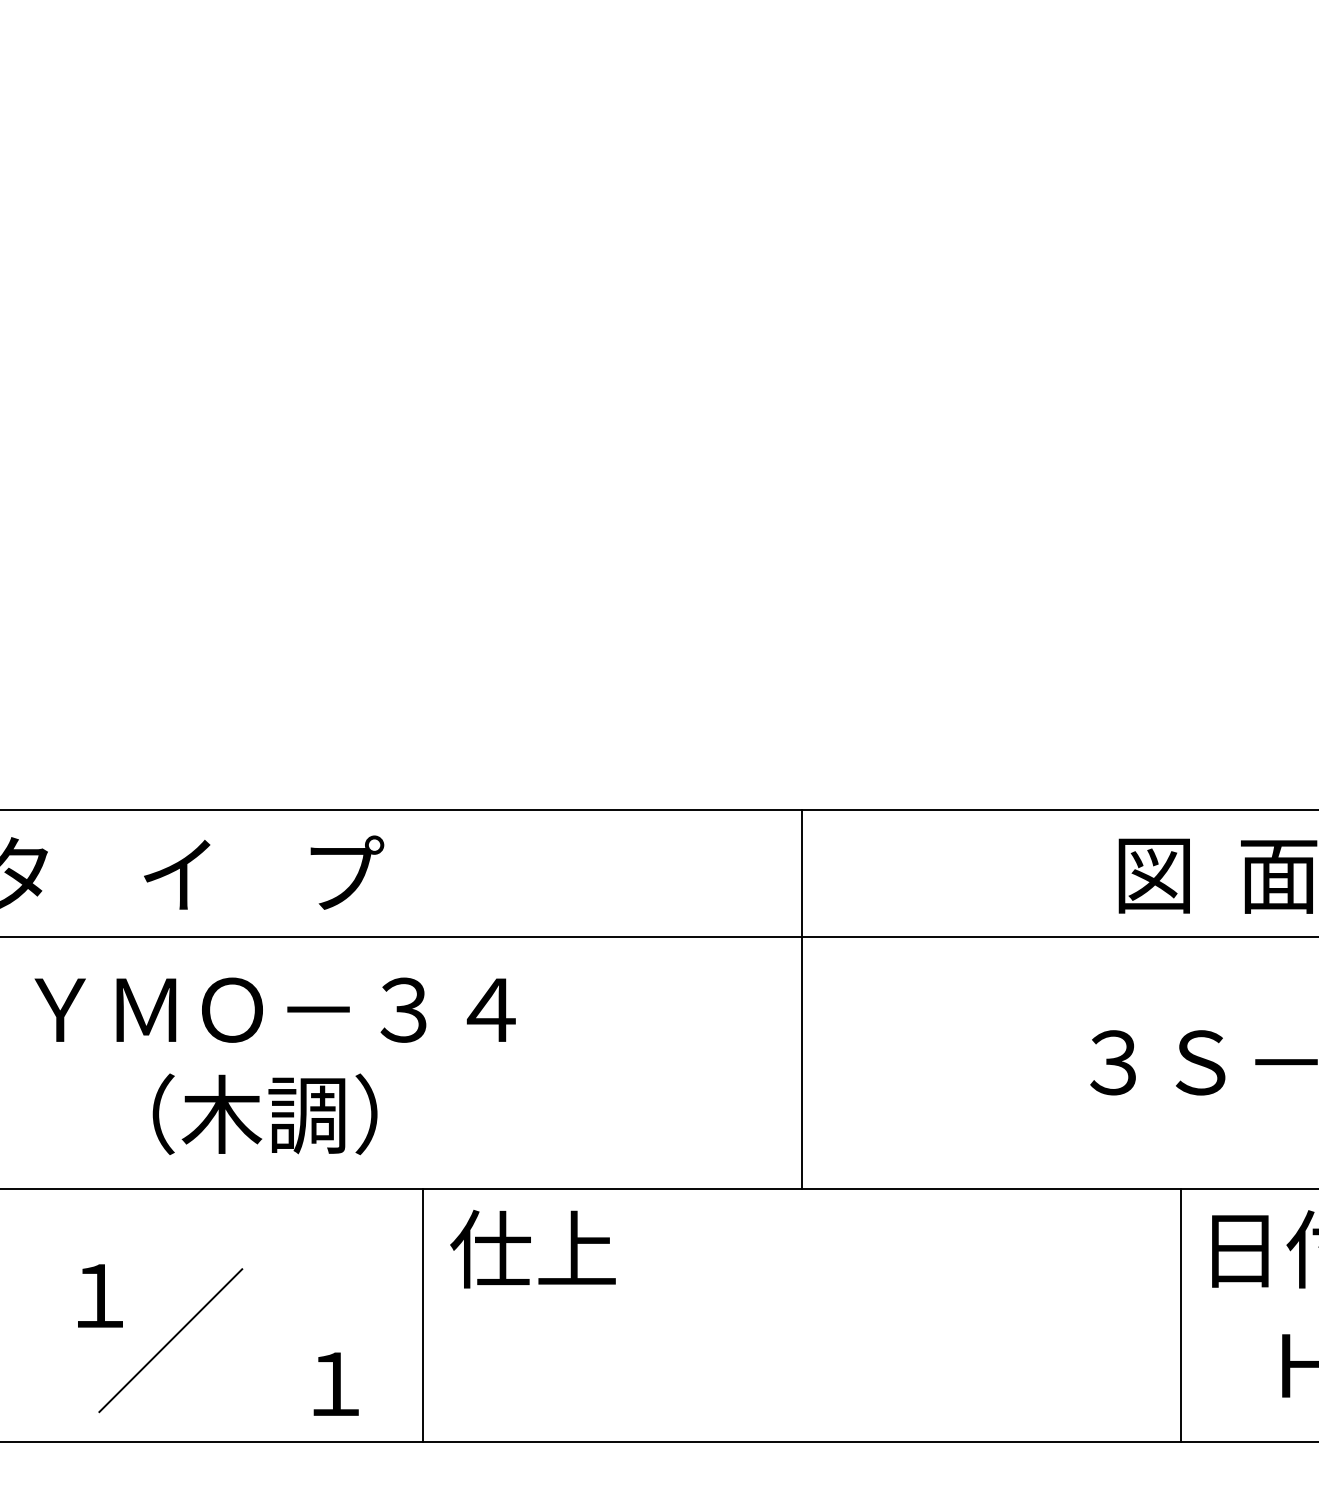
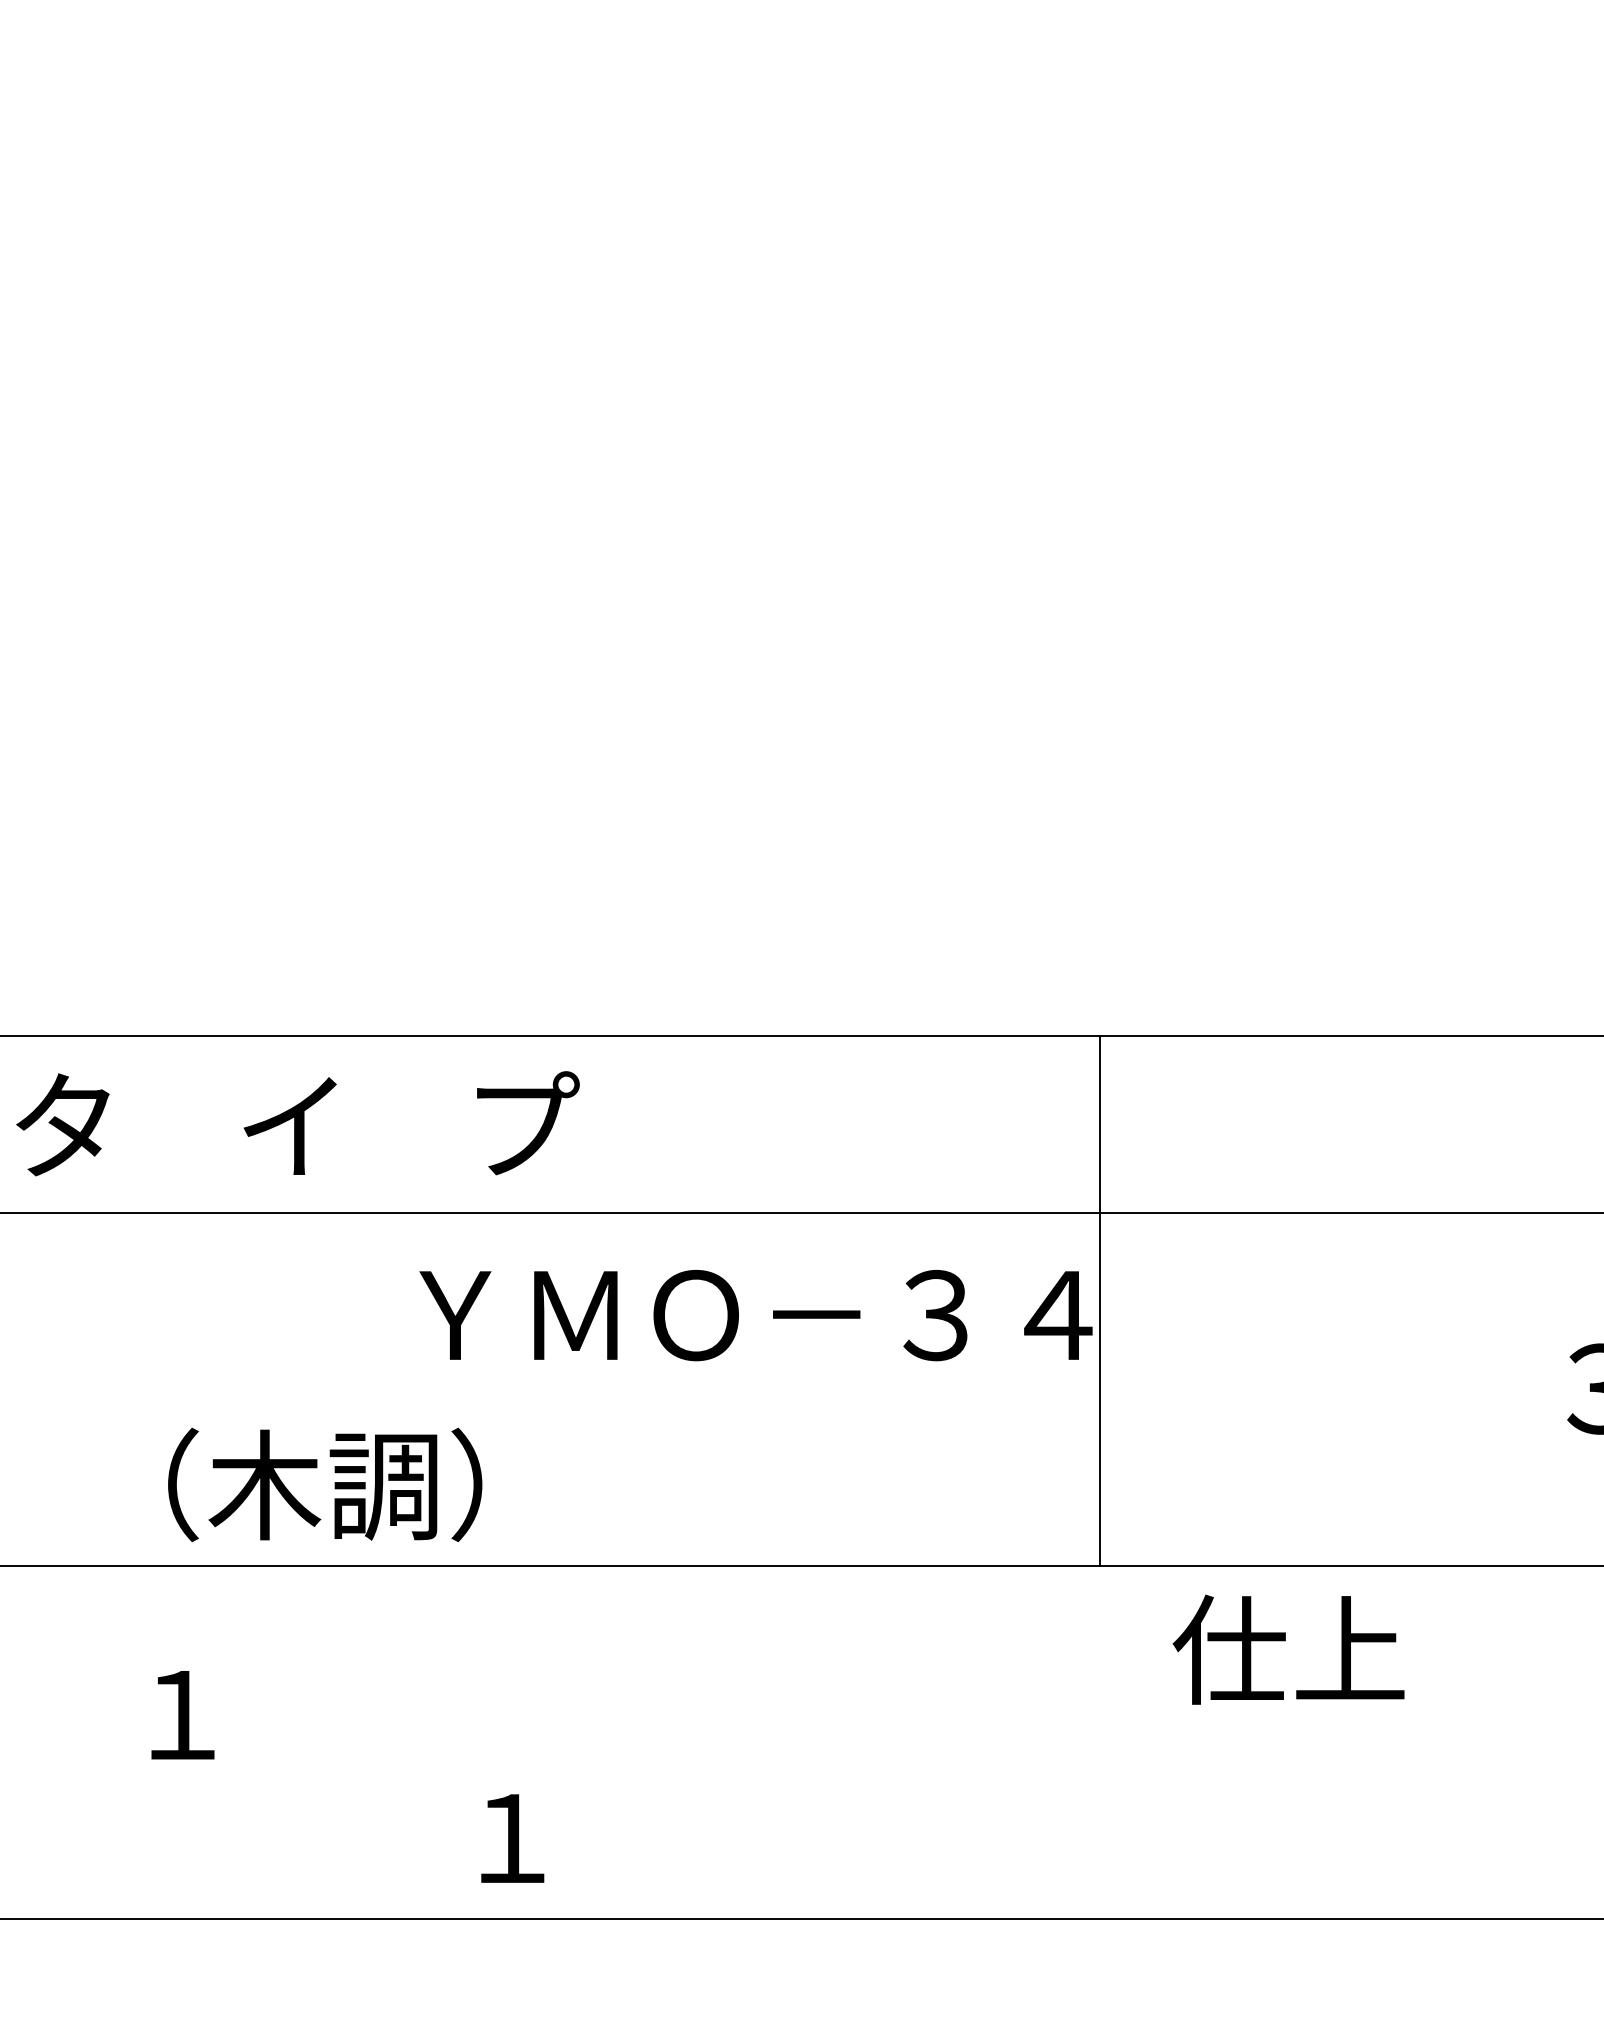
line: (801, 999) -> (1099, 1300), moved
text: (274, 1009) -> (755, 1314), moved
text: (264, 1114) -> (324, 1485), moved
text: (532, 1249) -> (1287, 1650), moved
line: (423, 1315) -> (634, 1742), removed
line: (170, 1340) -> (280, 1777), removed

